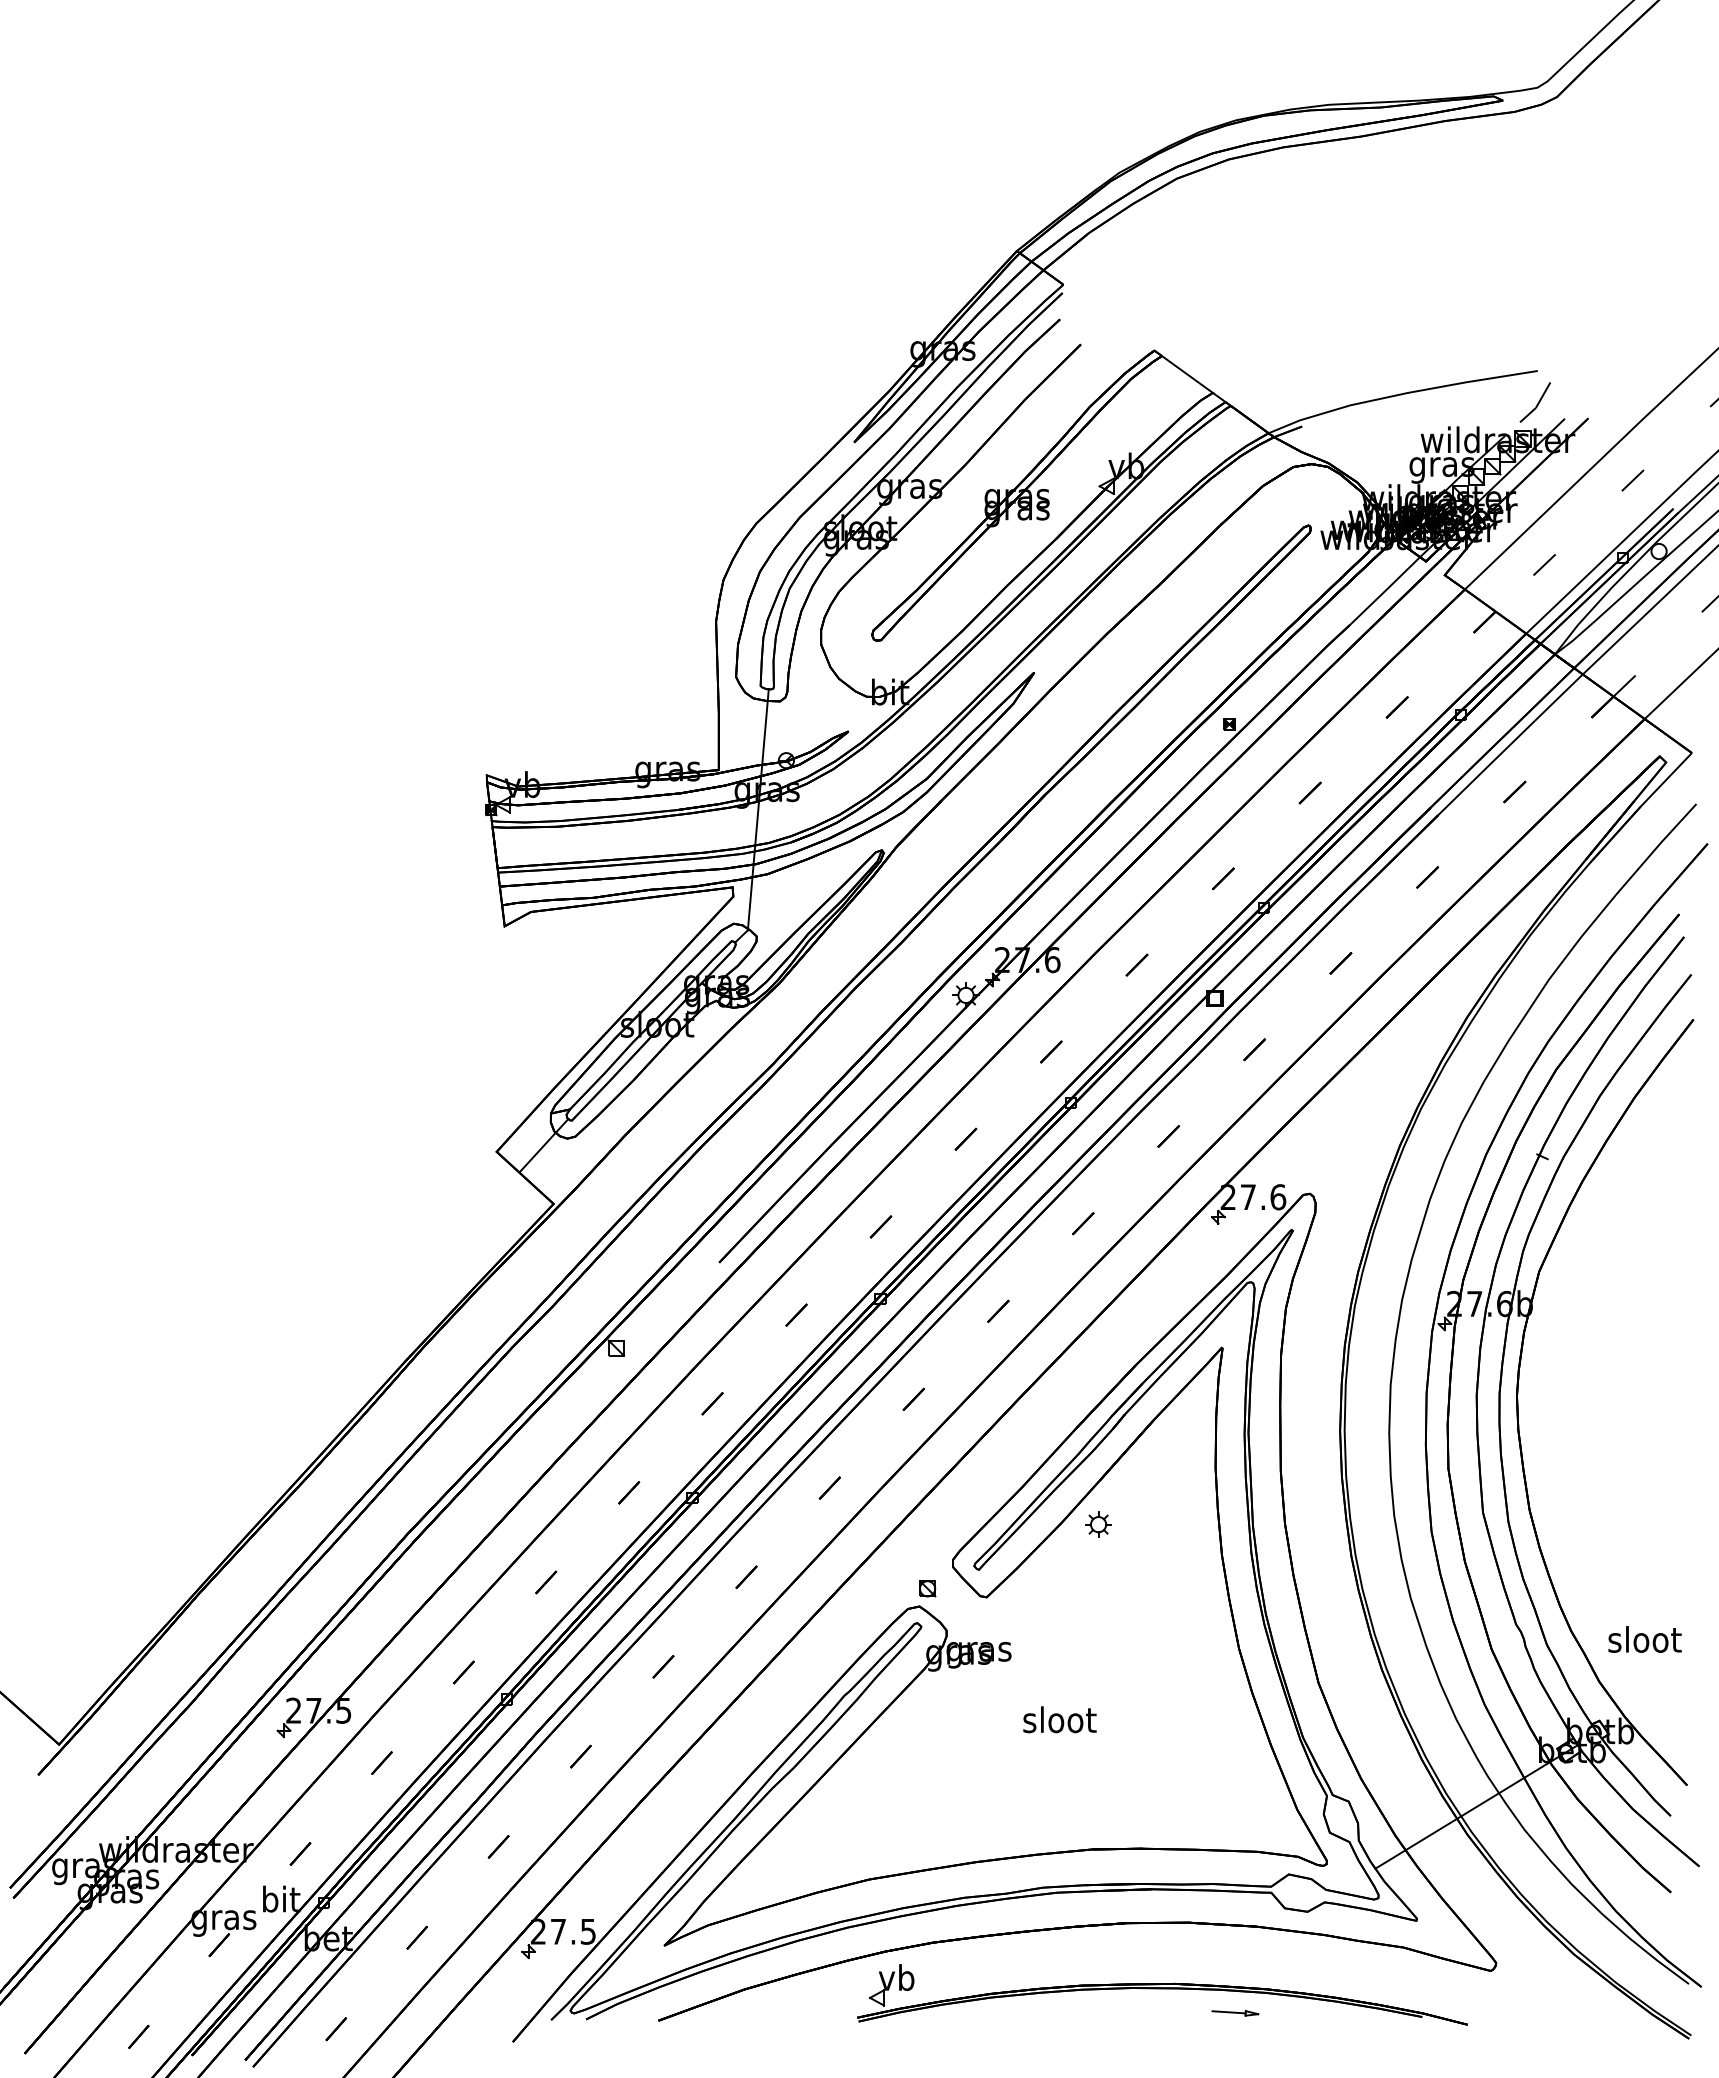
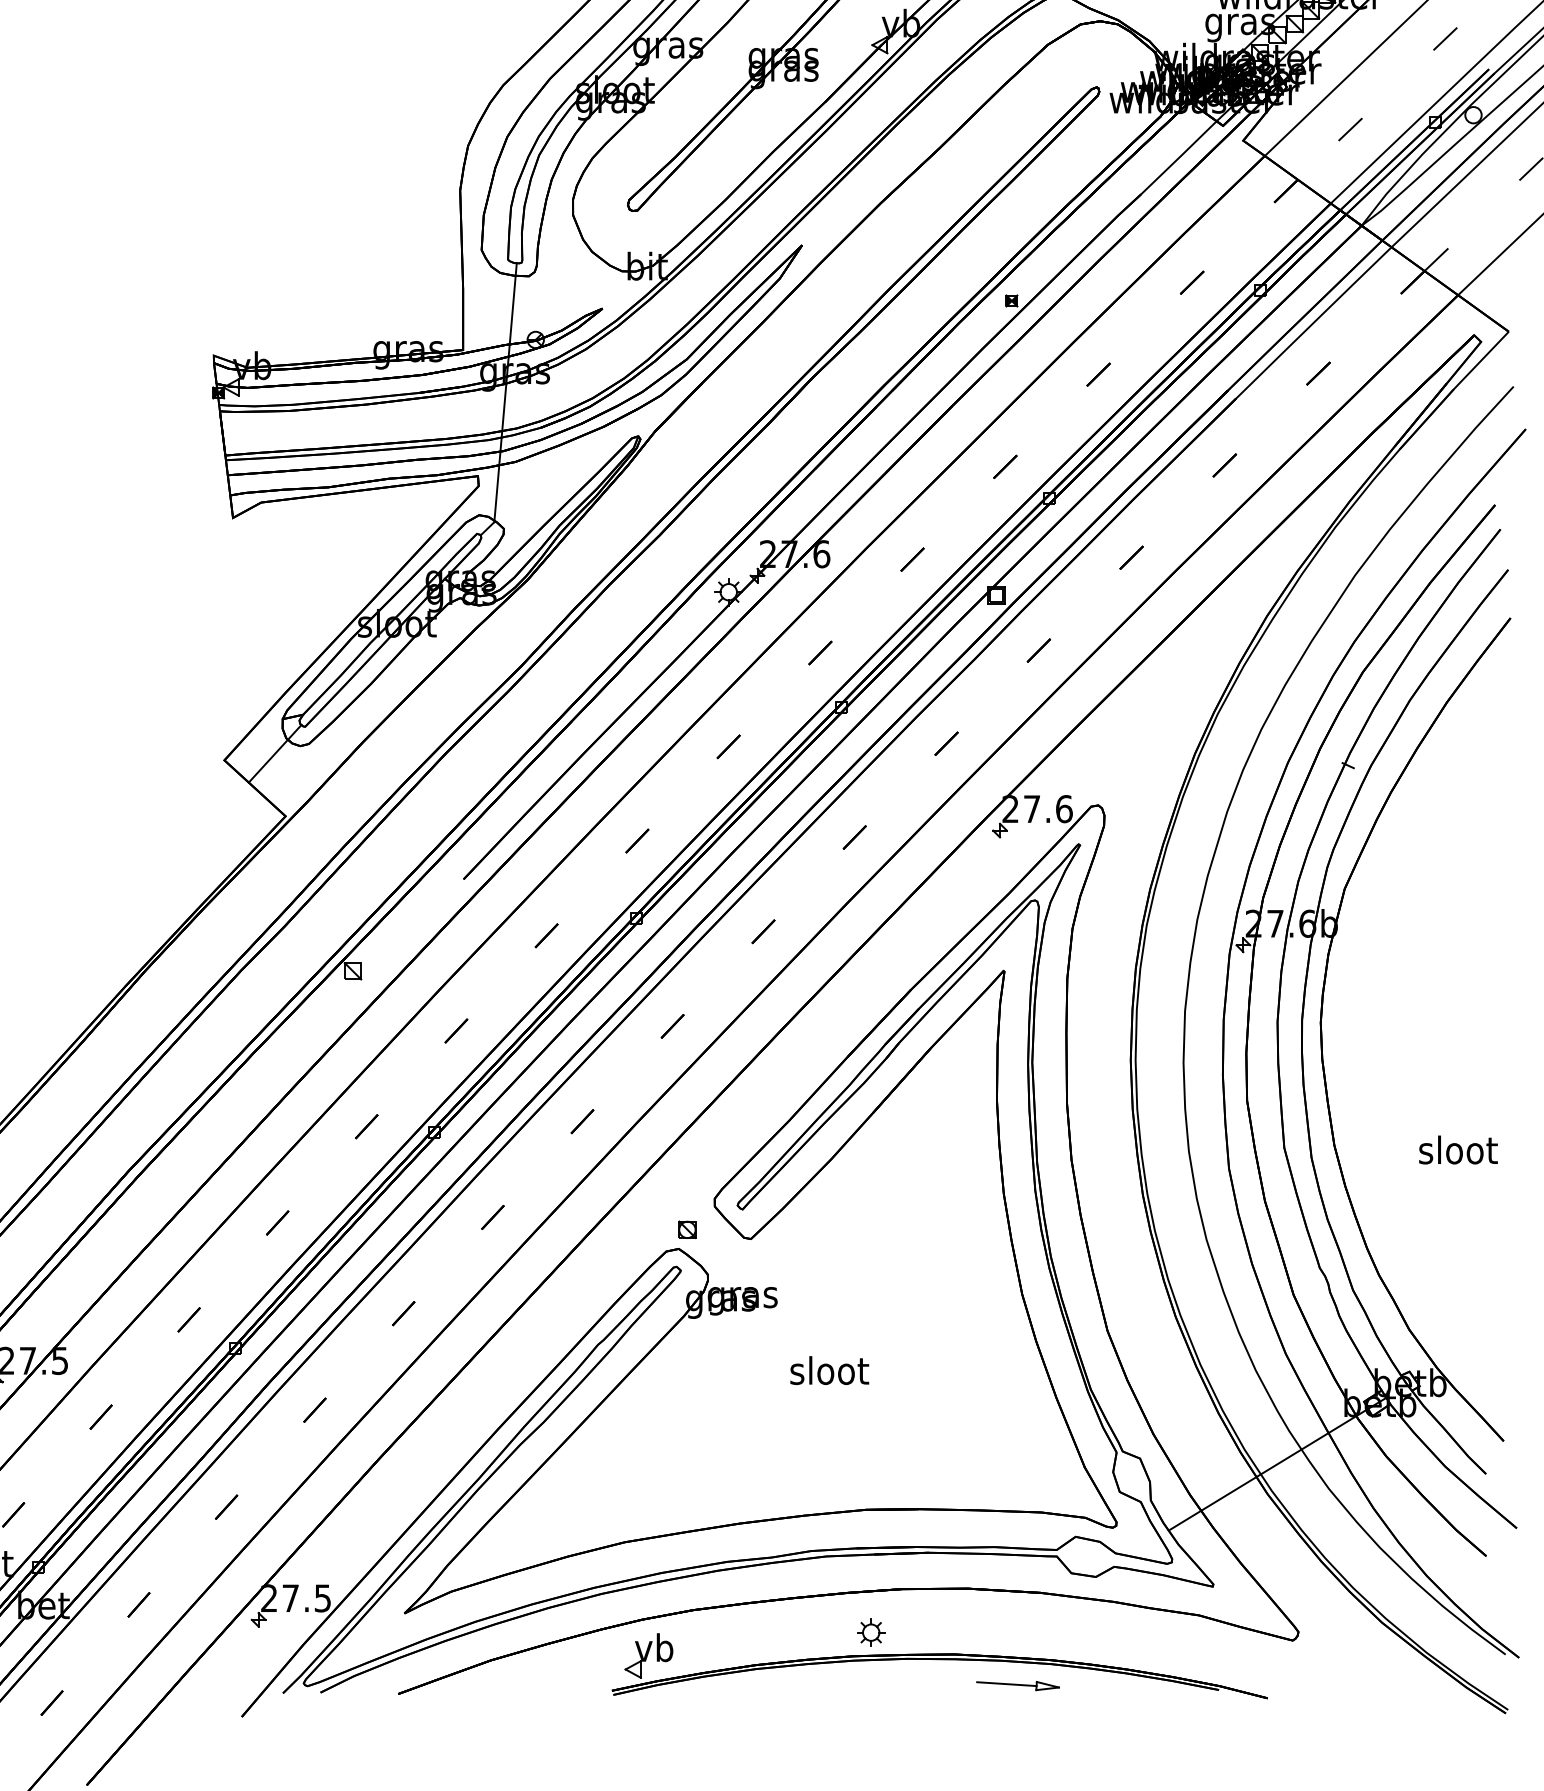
part: (1098, 1524) -> (871, 1632), moved
text: (1644, 1639) -> (1457, 1150), moved
part: (1235, 2013) -> (1018, 1686), size x1.67

